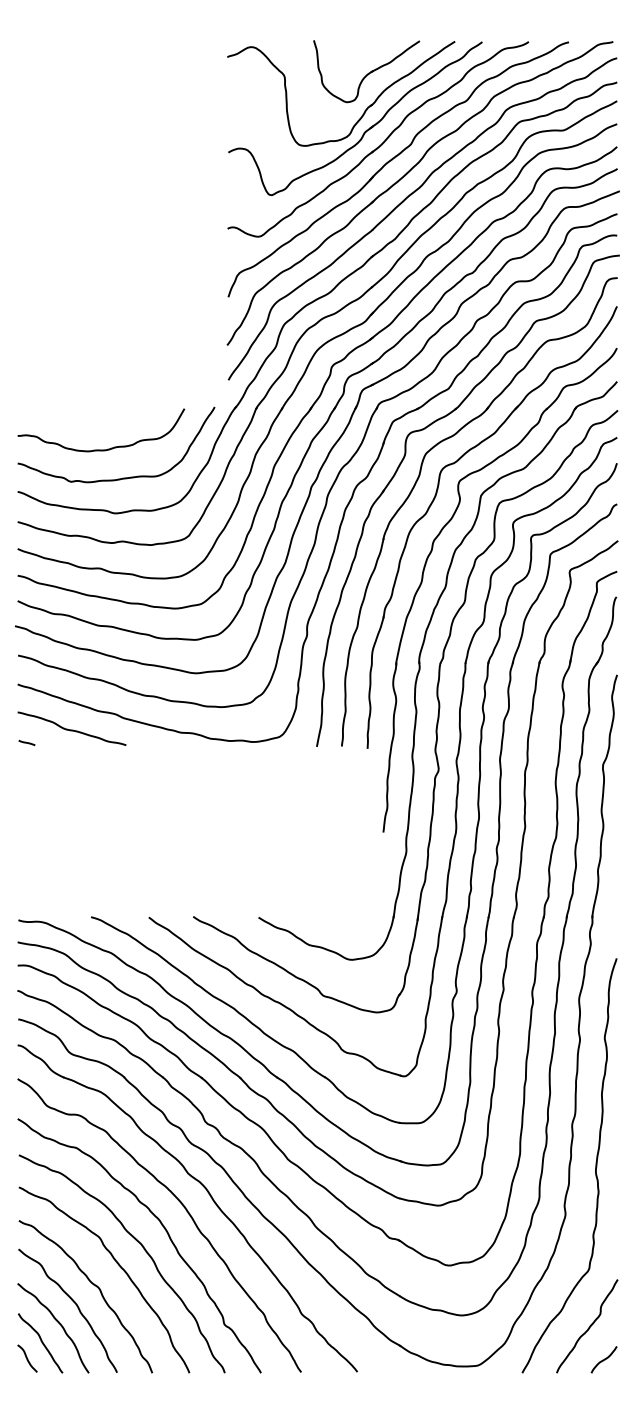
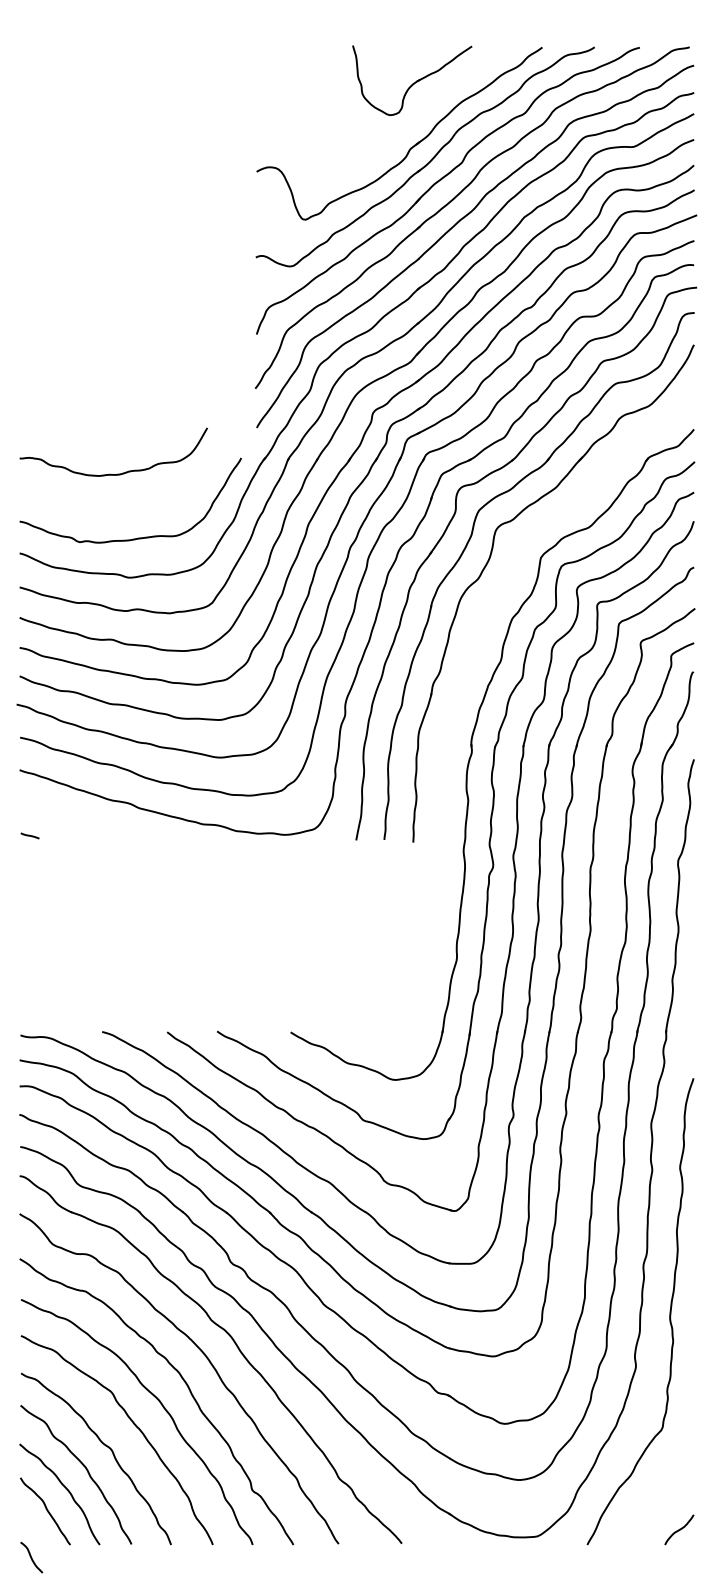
part: (365, 109) -> (410, 123), removed
curve: (98, 449) -> (110, 473), moved
part: (423, 576) -> (476, 648), removed
curve: (70, 729) -> (79, 820), removed
curve: (589, 1326) -> (662, 1492), removed
curve: (27, 1358) -> (31, 1557), moved

